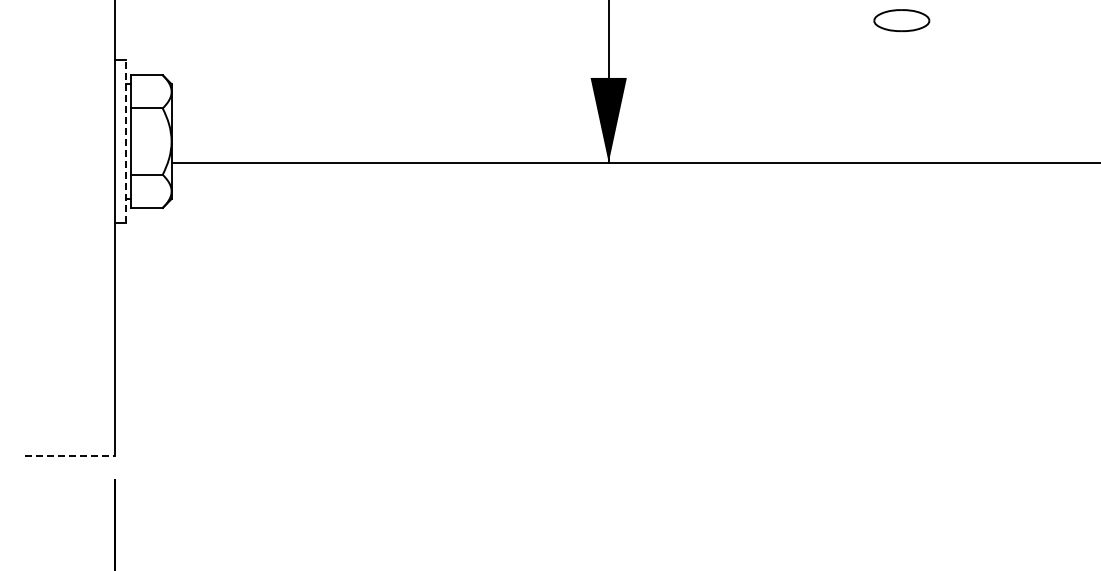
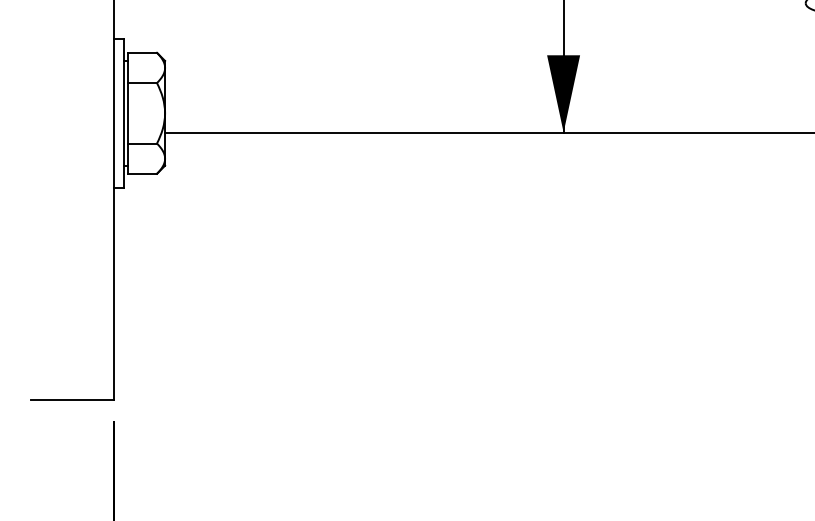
line: (126, 141) -> (123, 113), dashed -> solid
line: (70, 456) -> (72, 400), dashed -> solid

